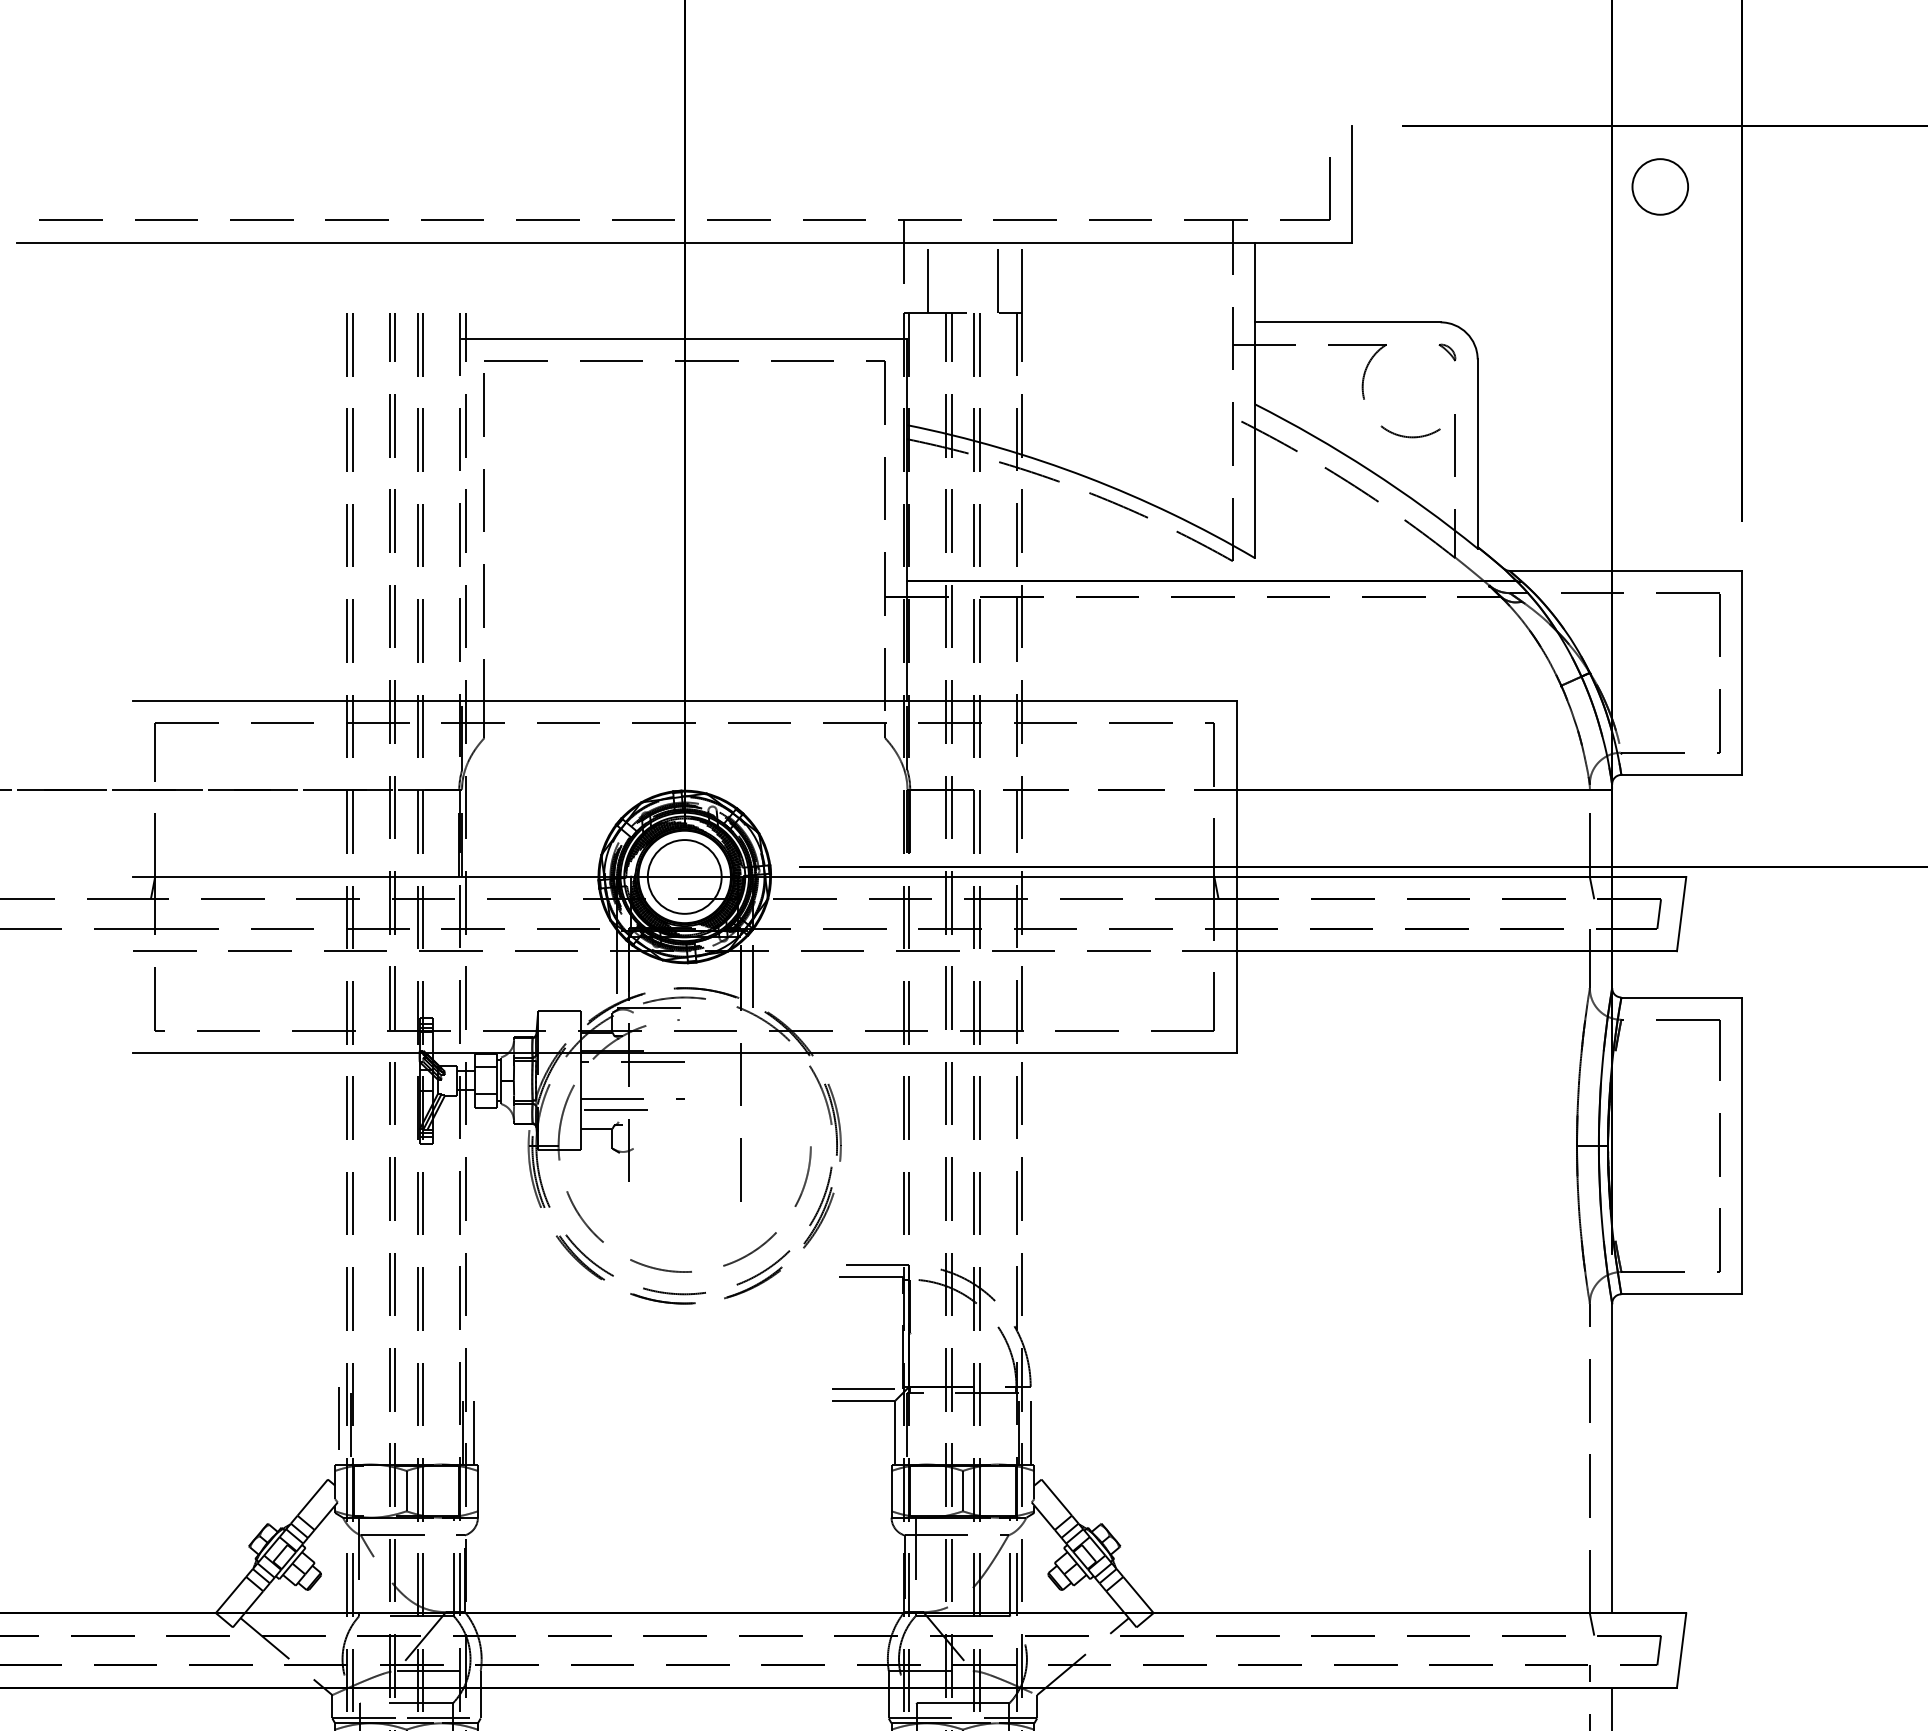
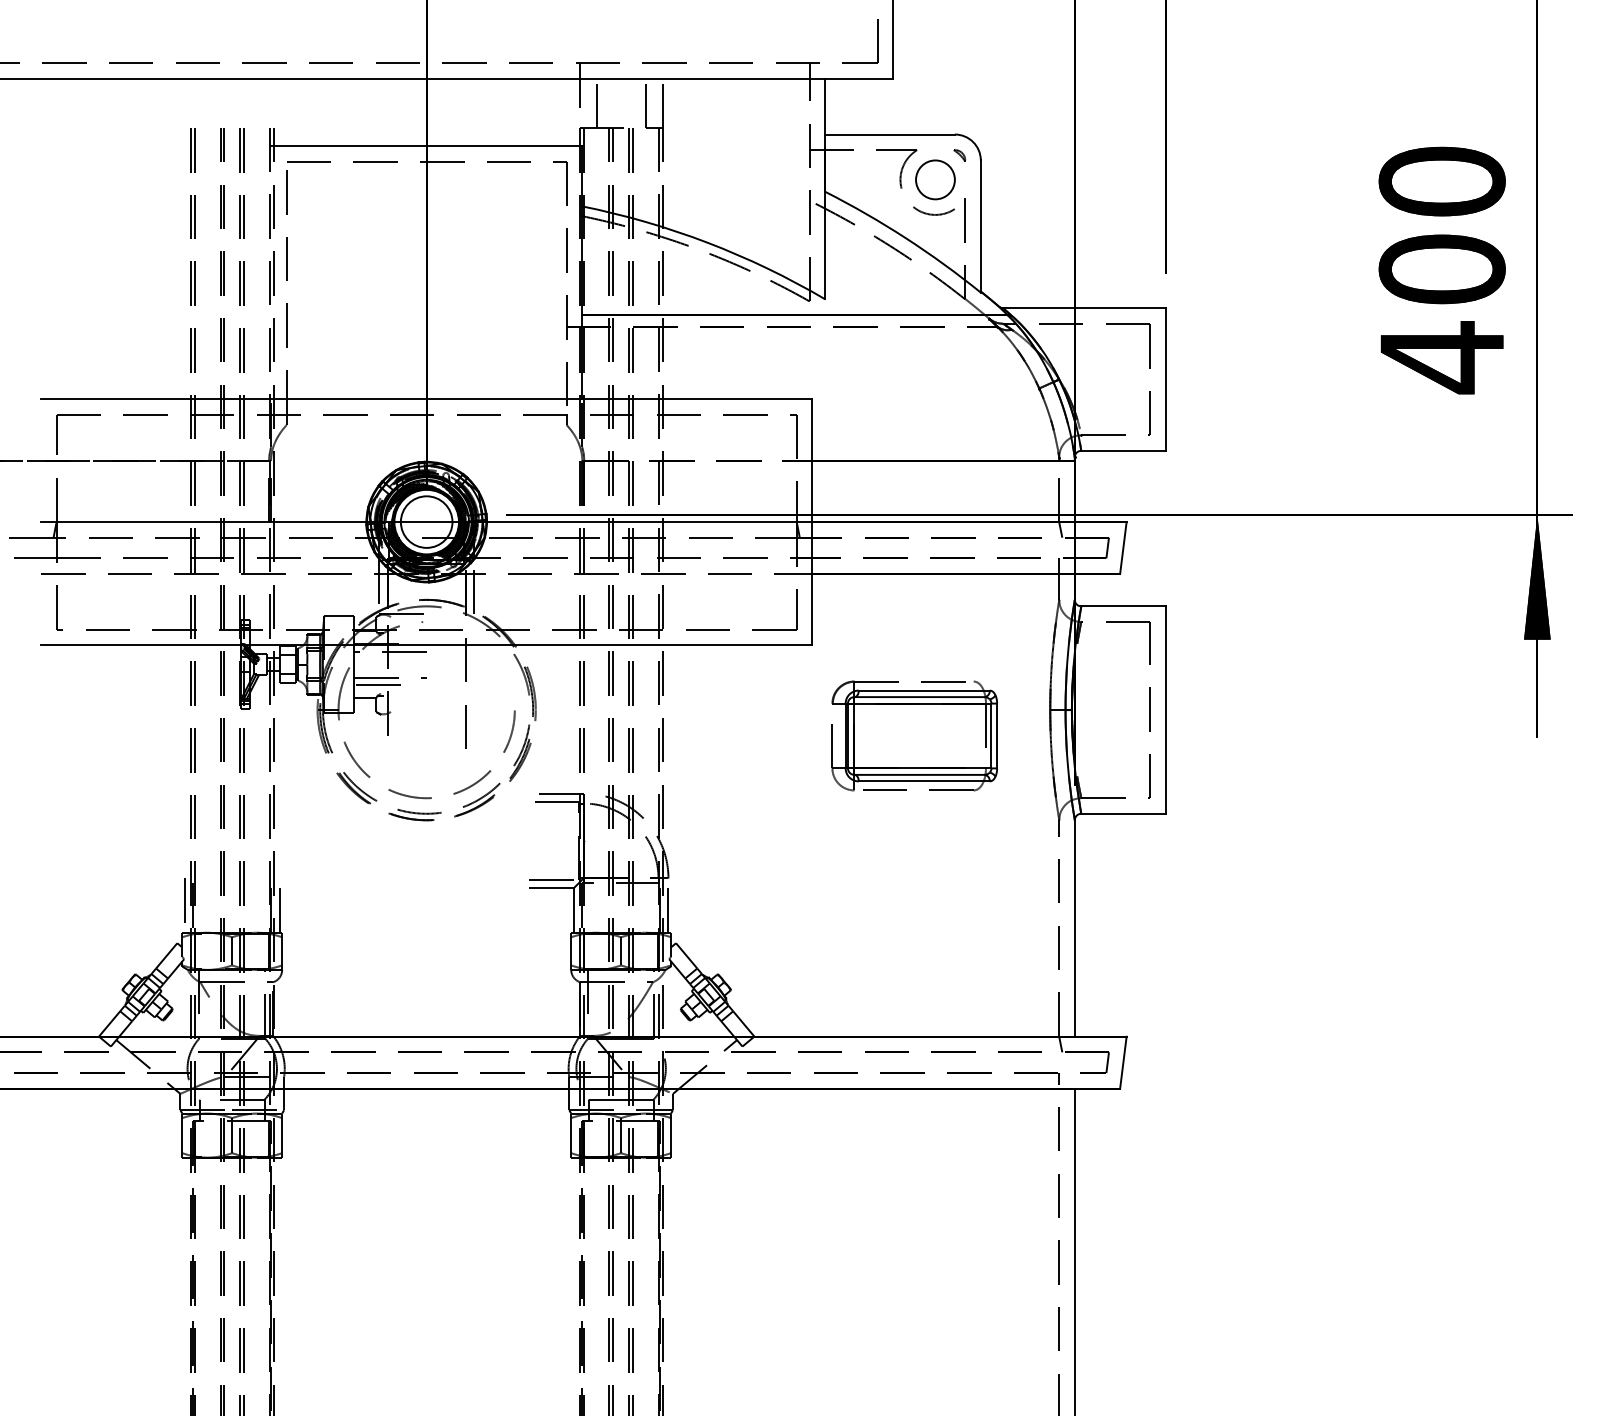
circle: (1660, 186) -> (935, 179), moved
part: (1382, 1182) -> (914, 735), added

